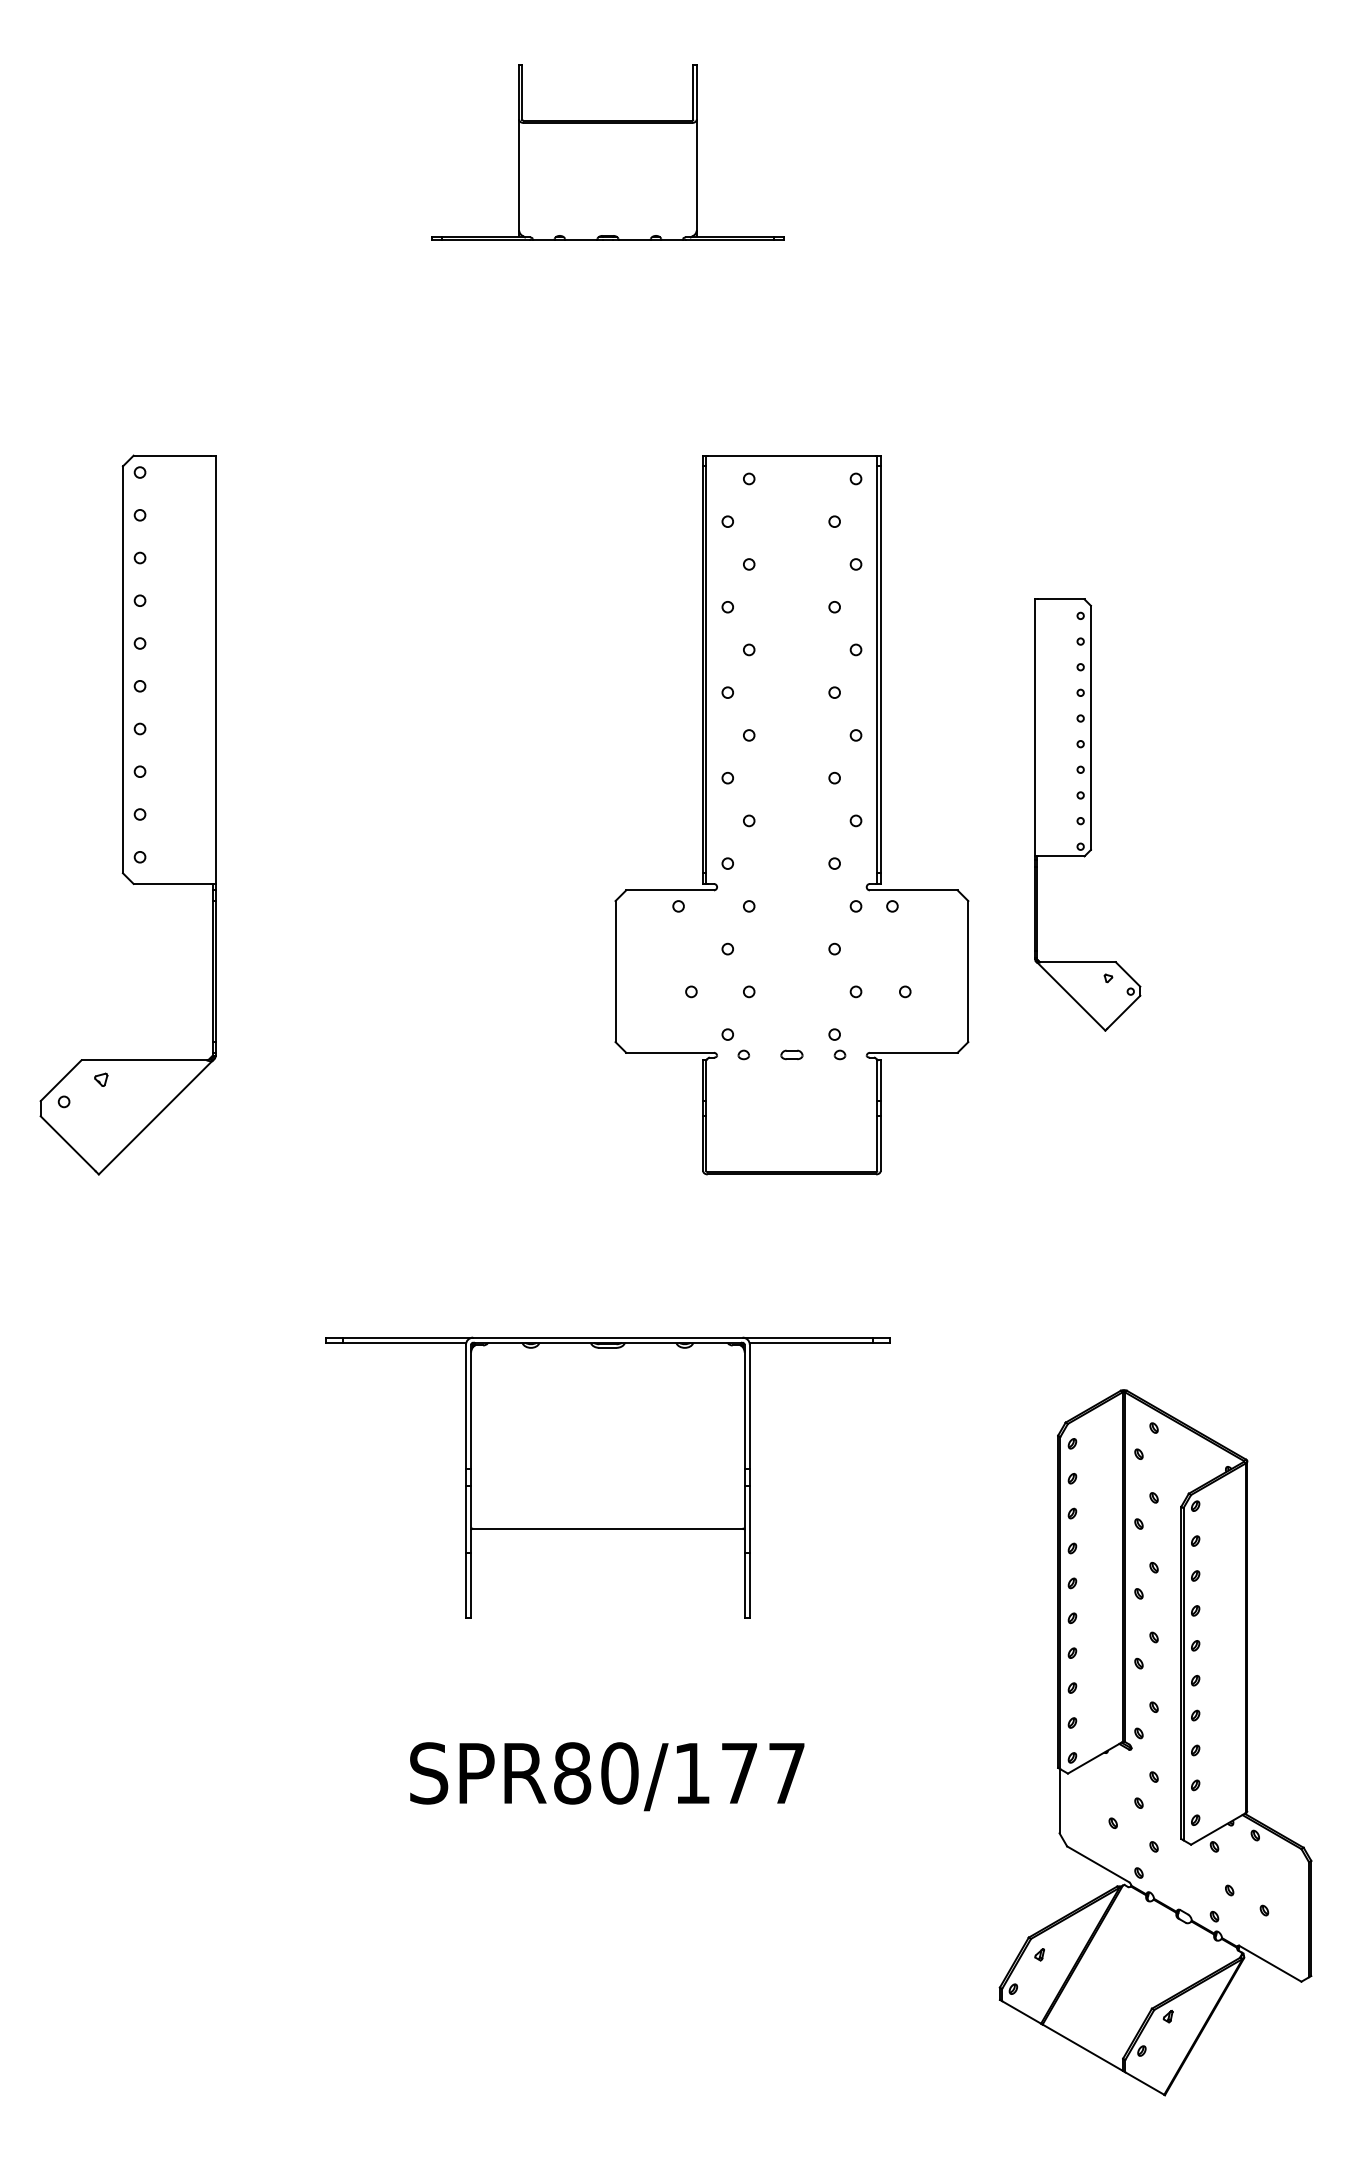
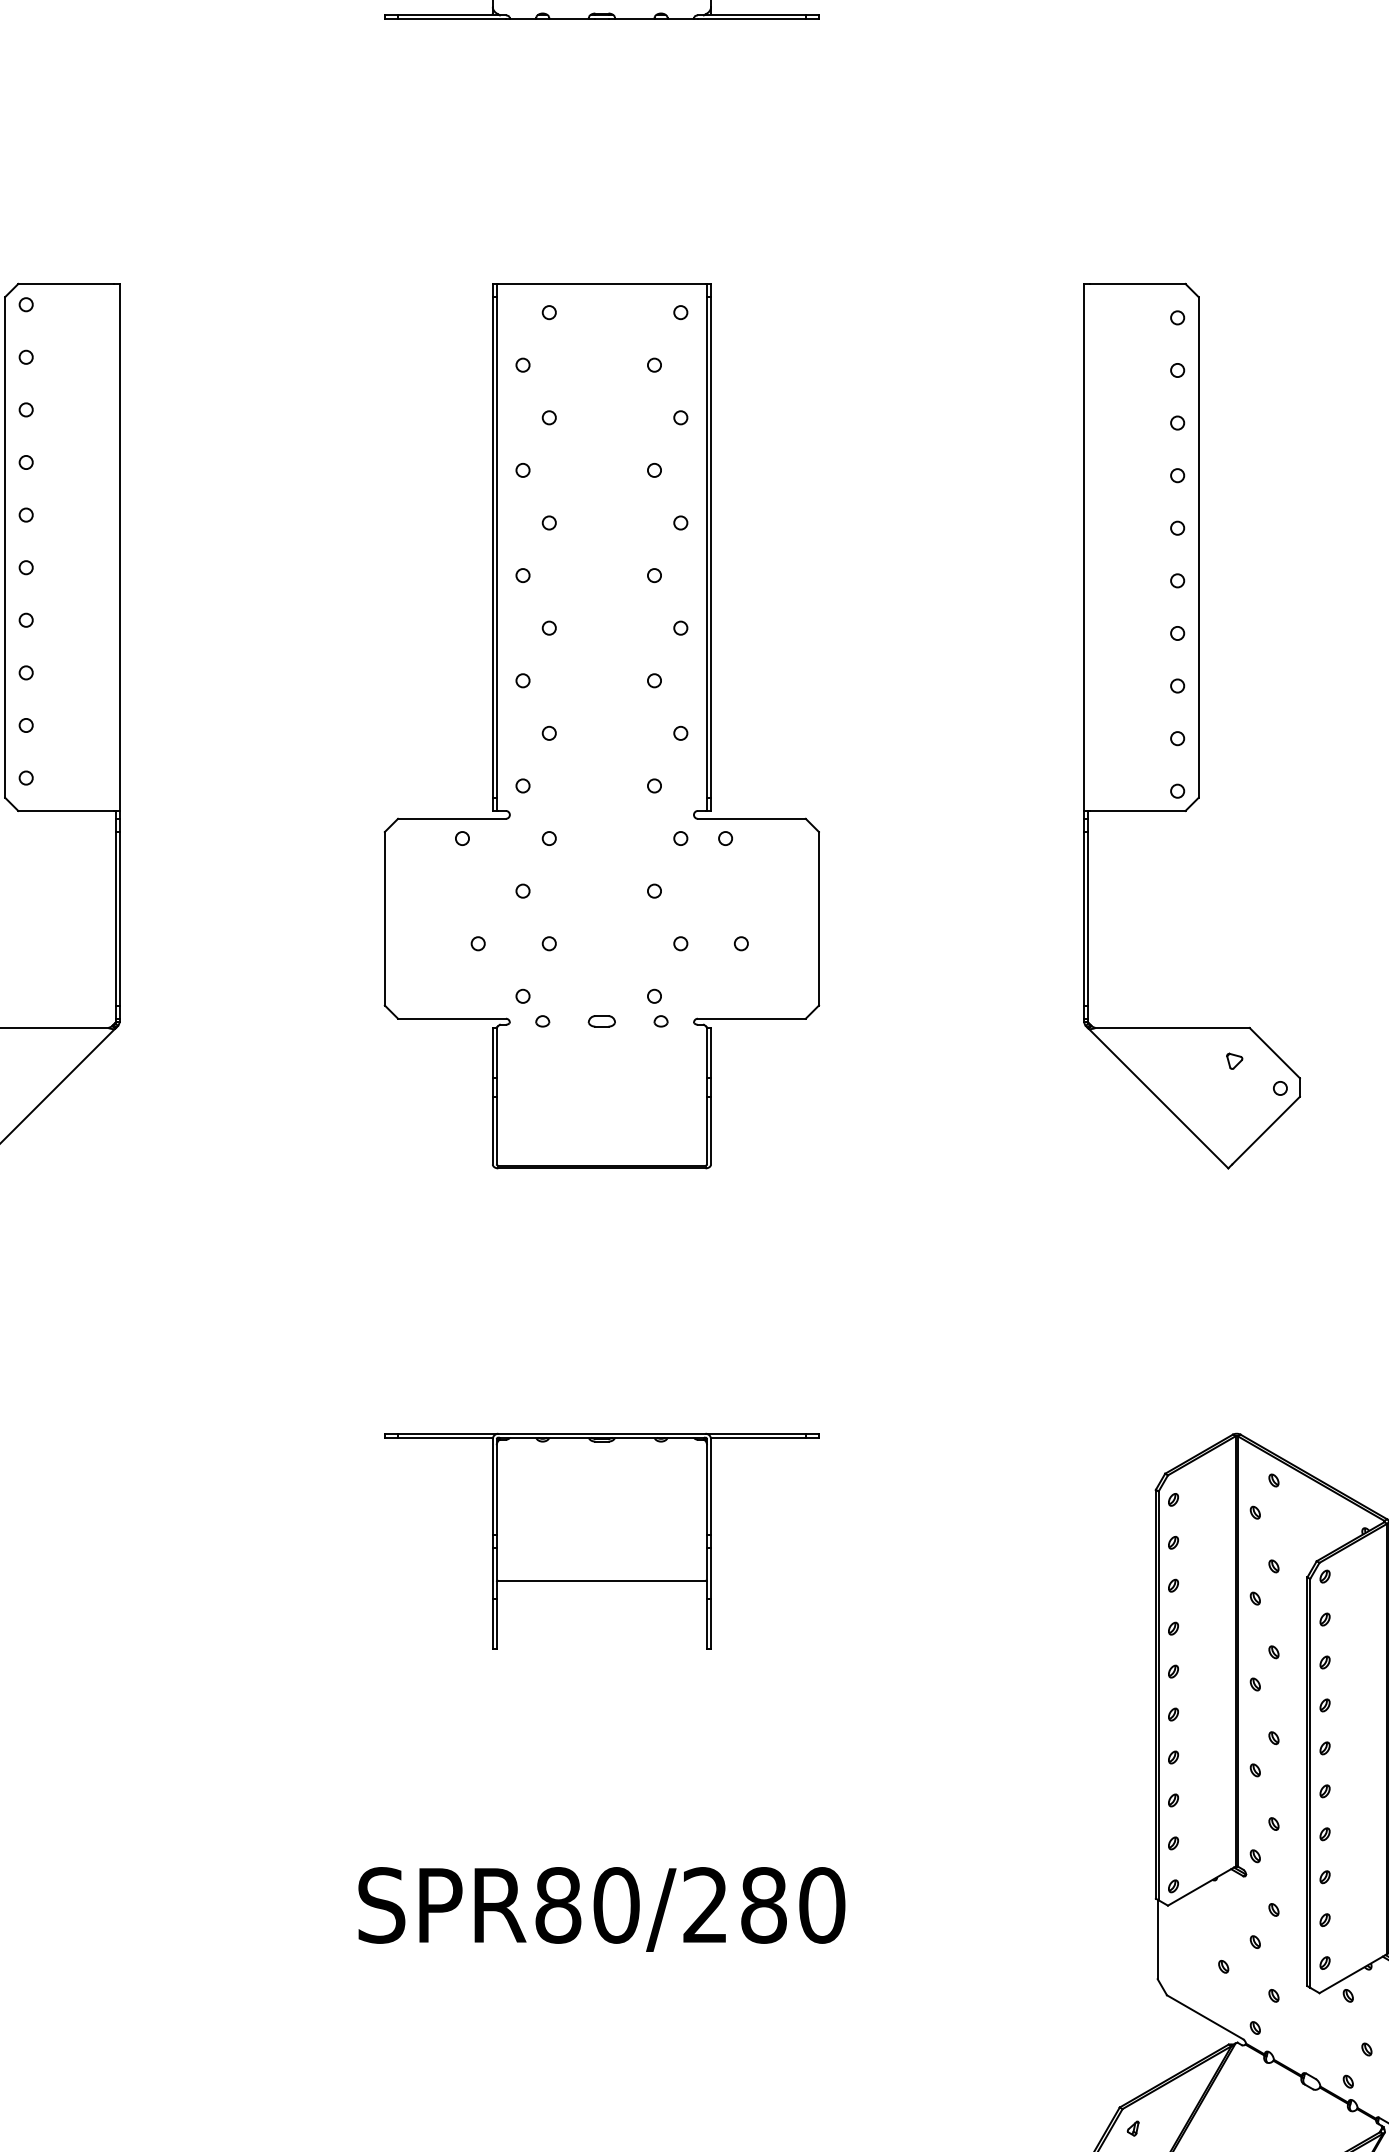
part: (1087, 814) -> (1192, 725), size x1.67
part: (791, 815) -> (601, 726), moved
part: (607, 1477) -> (601, 1541), size x0.62
text: (739, 1773) -> (763, 1905), SPR80/177 -> SPR80/280

